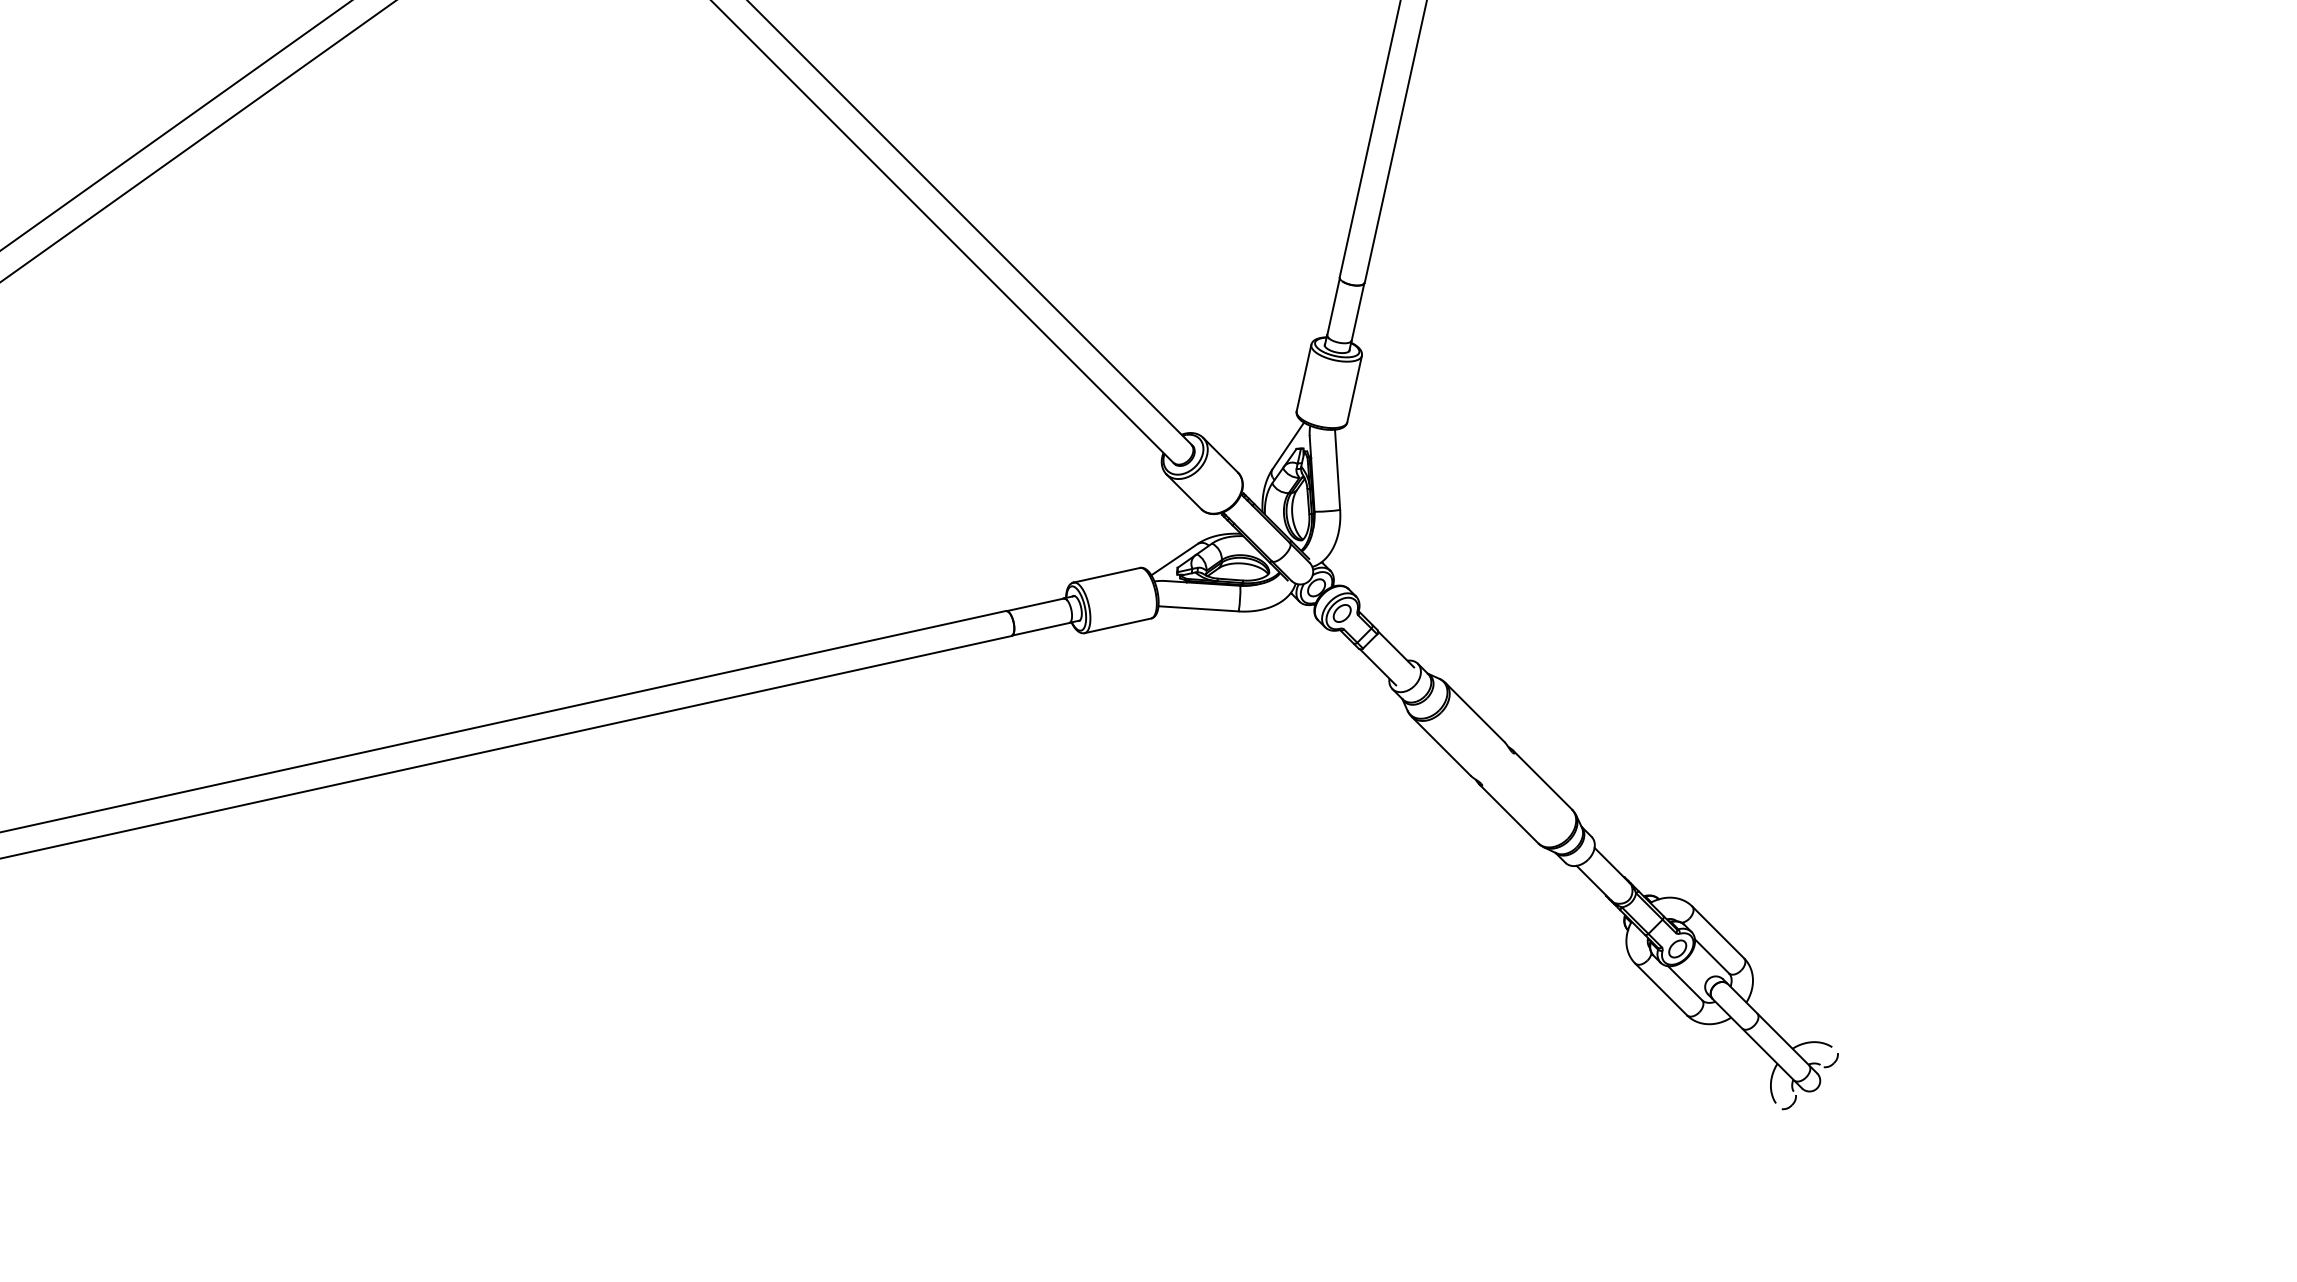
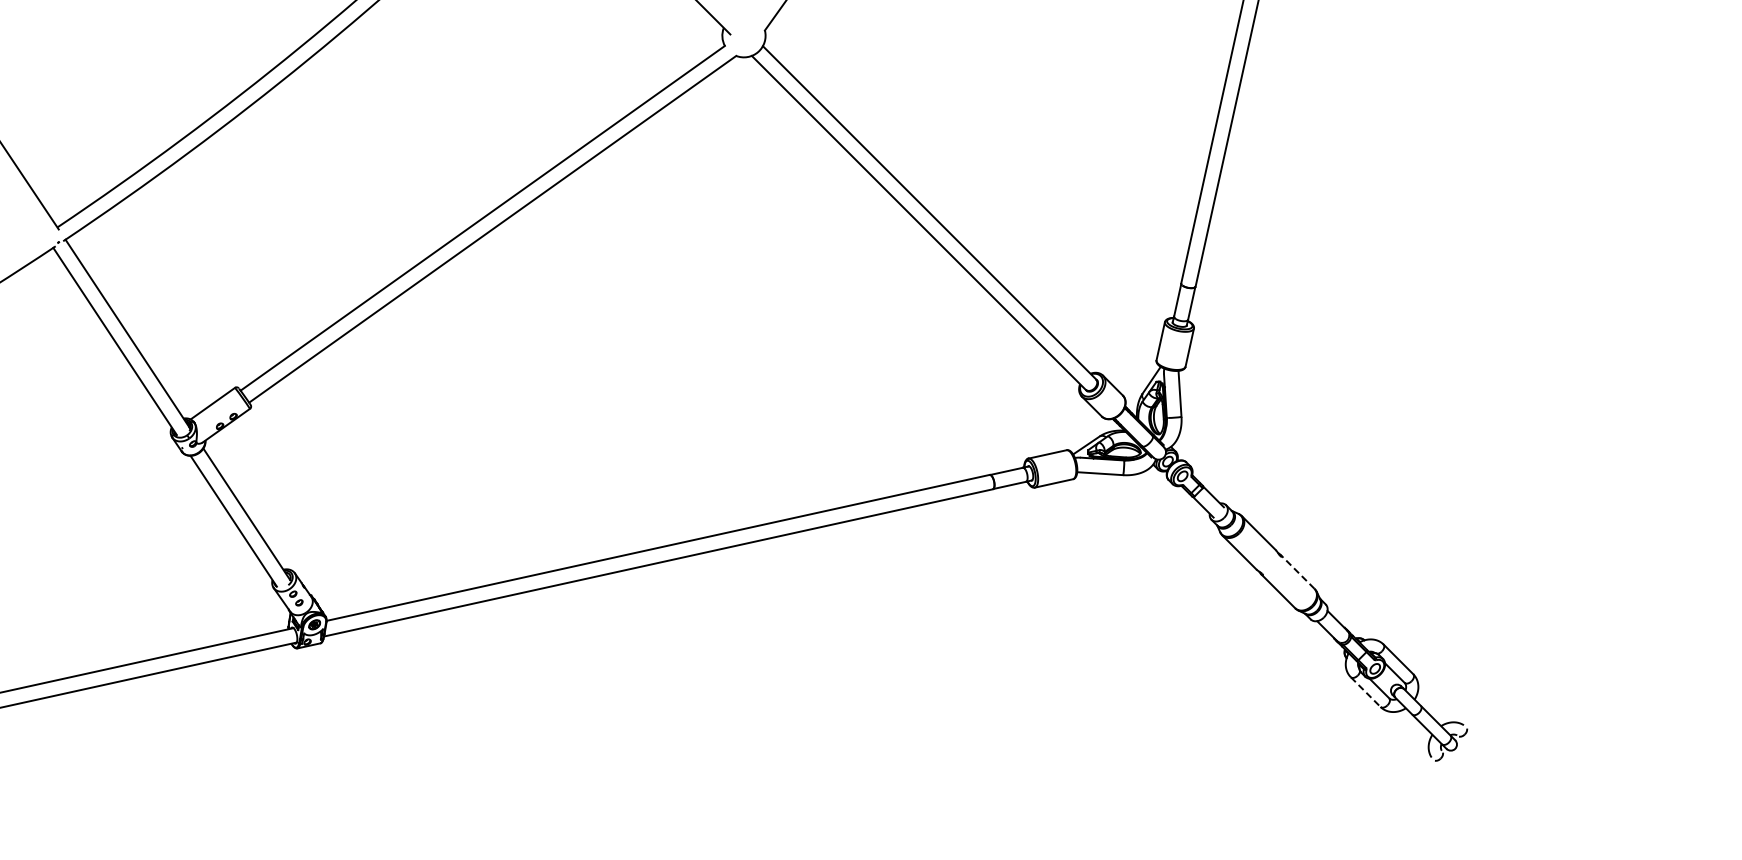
line: (1542, 779) -> (1297, 571), solid -> dashed
line: (1662, 990) -> (1366, 692), solid -> dashed

